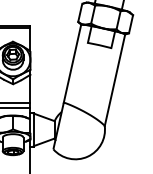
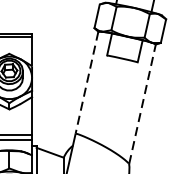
line: (72, 64) -> (87, 83), solid -> dashed
line: (114, 80) -> (141, 104), solid -> dashed

